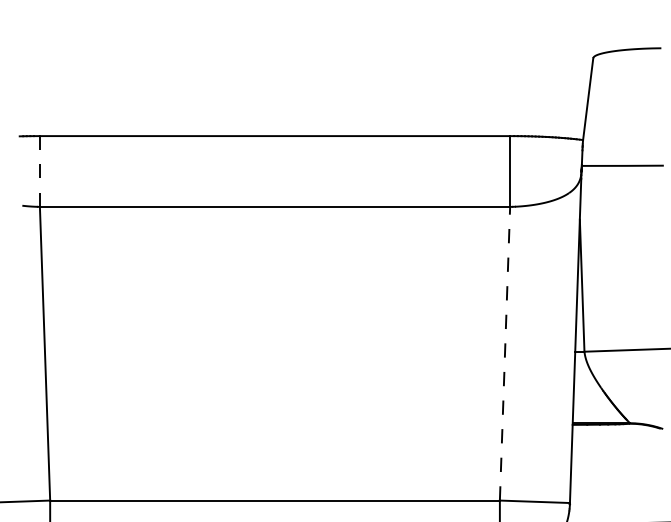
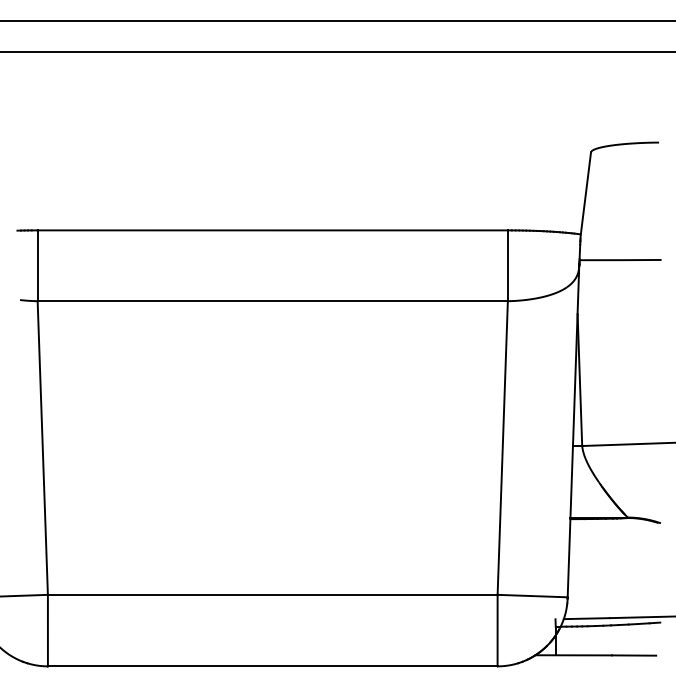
line: (39, 171) -> (37, 265), dashed -> solid
line: (504, 354) -> (502, 448), dashed -> solid

